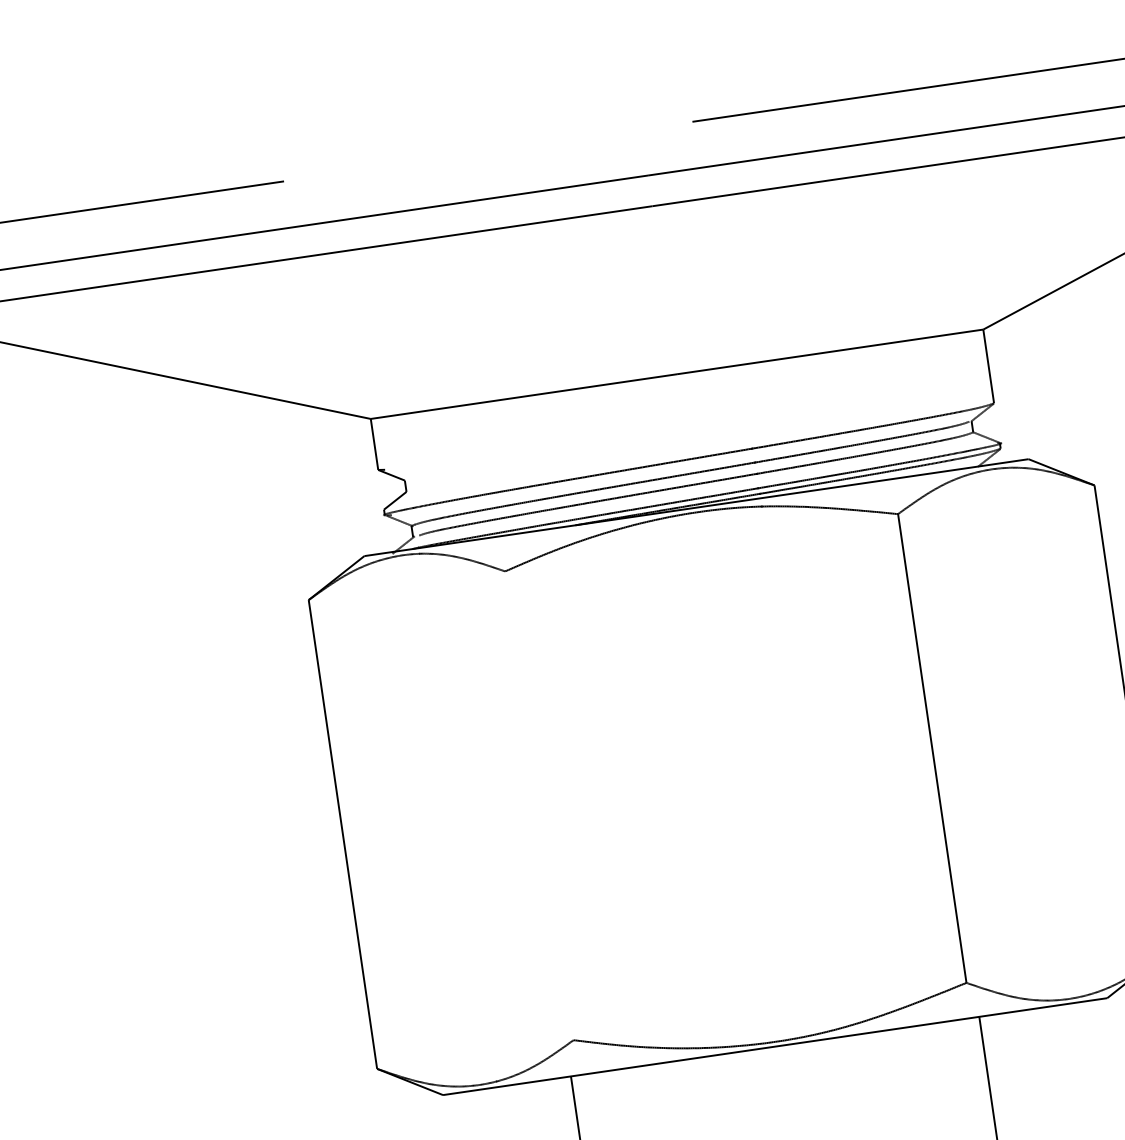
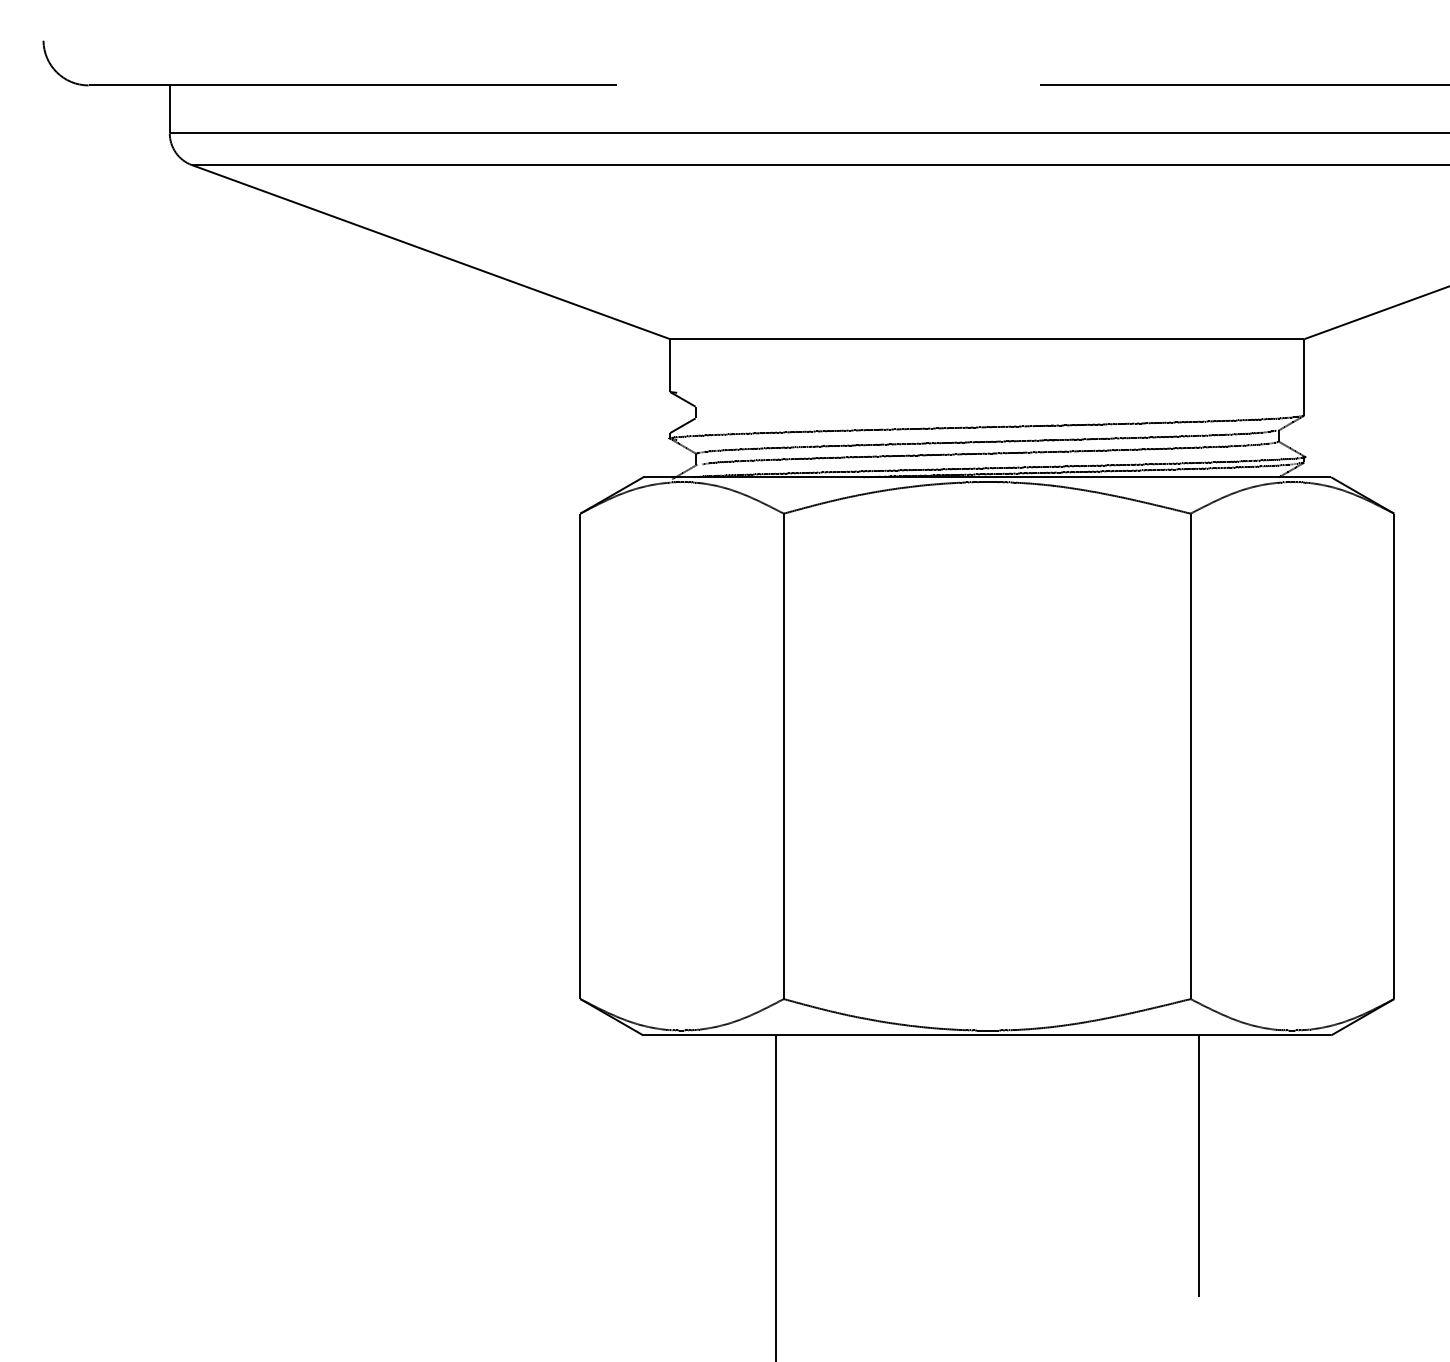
line: (539, 805) -> (783, 756), added

